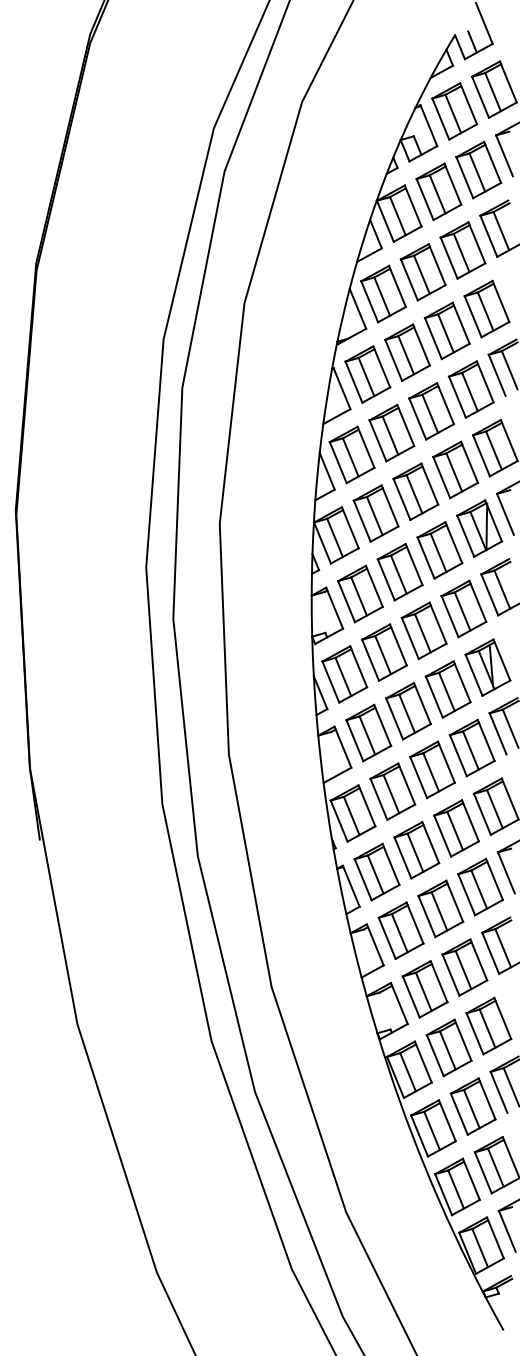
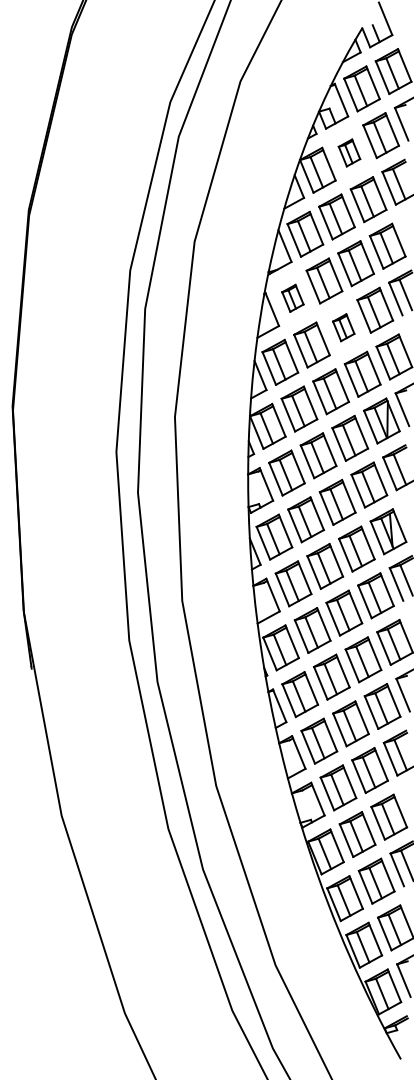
part: (438, 191) -> (349, 152), size x0.6
part: (367, 374) -> (292, 298), size x0.6
part: (431, 411) -> (343, 327), size x0.6

